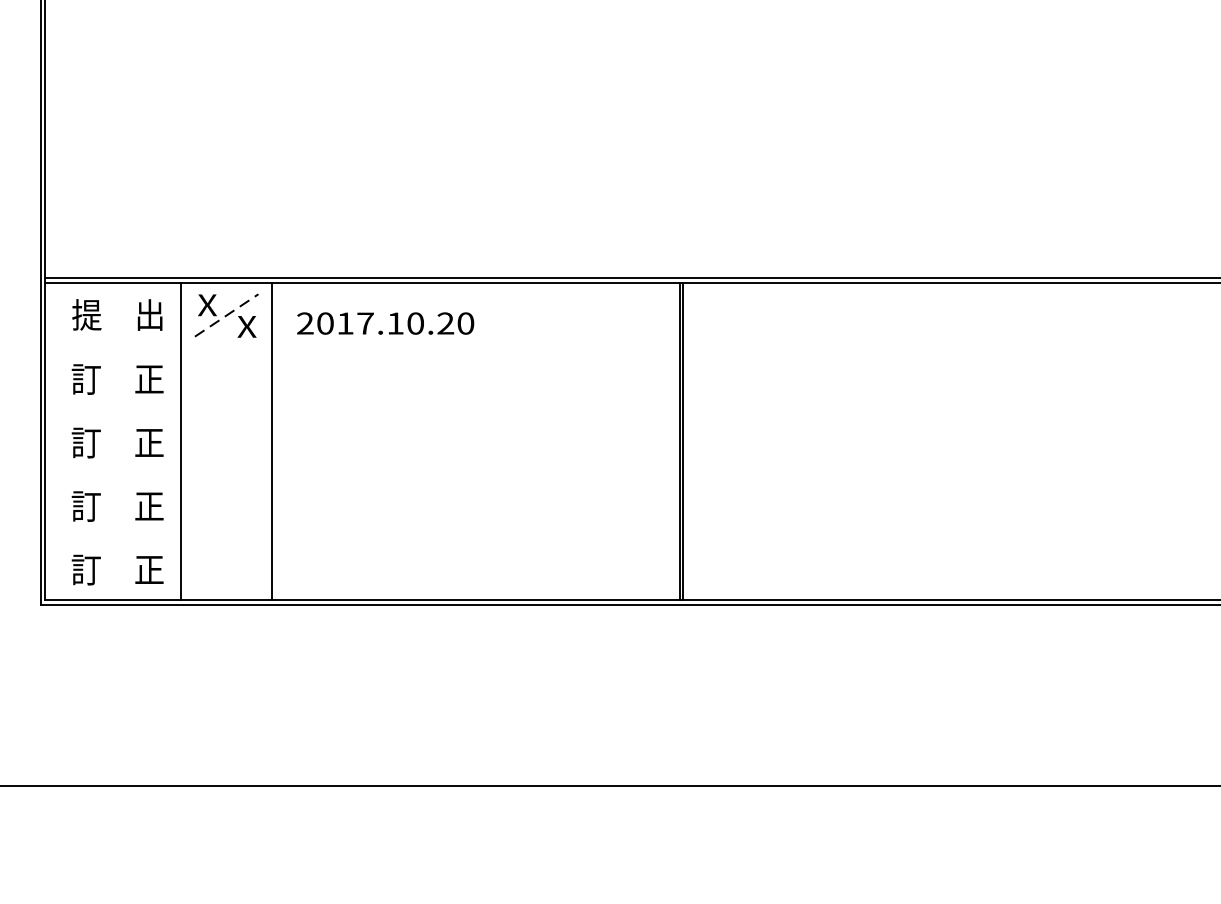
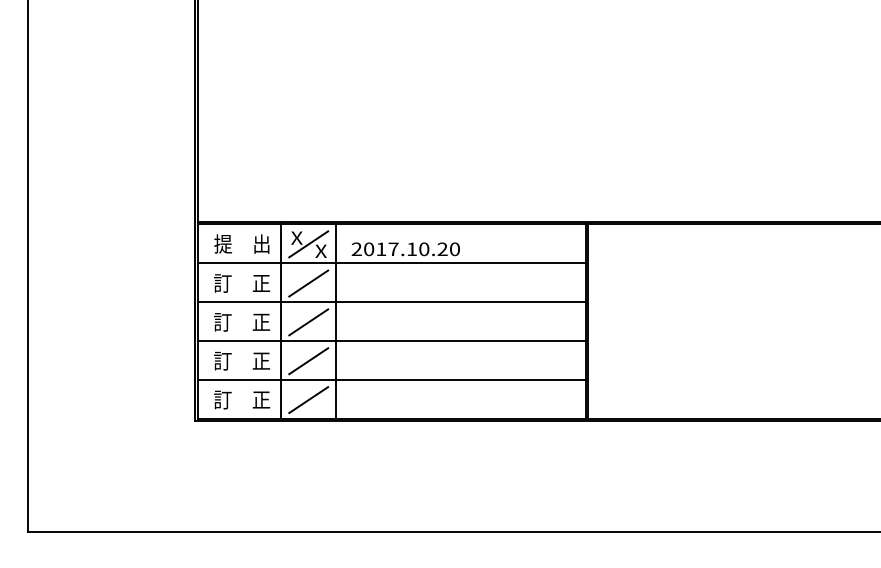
line: (228, 315) -> (309, 244), dashed -> solid
line: (362, 346) -> (391, 263), added
line: (226, 379) -> (308, 283), added
line: (362, 410) -> (391, 302), added
line: (226, 443) -> (308, 322), added
line: (362, 472) -> (391, 340), added
line: (226, 507) -> (308, 361), added
line: (362, 536) -> (391, 379), added
line: (226, 570) -> (308, 400), added

